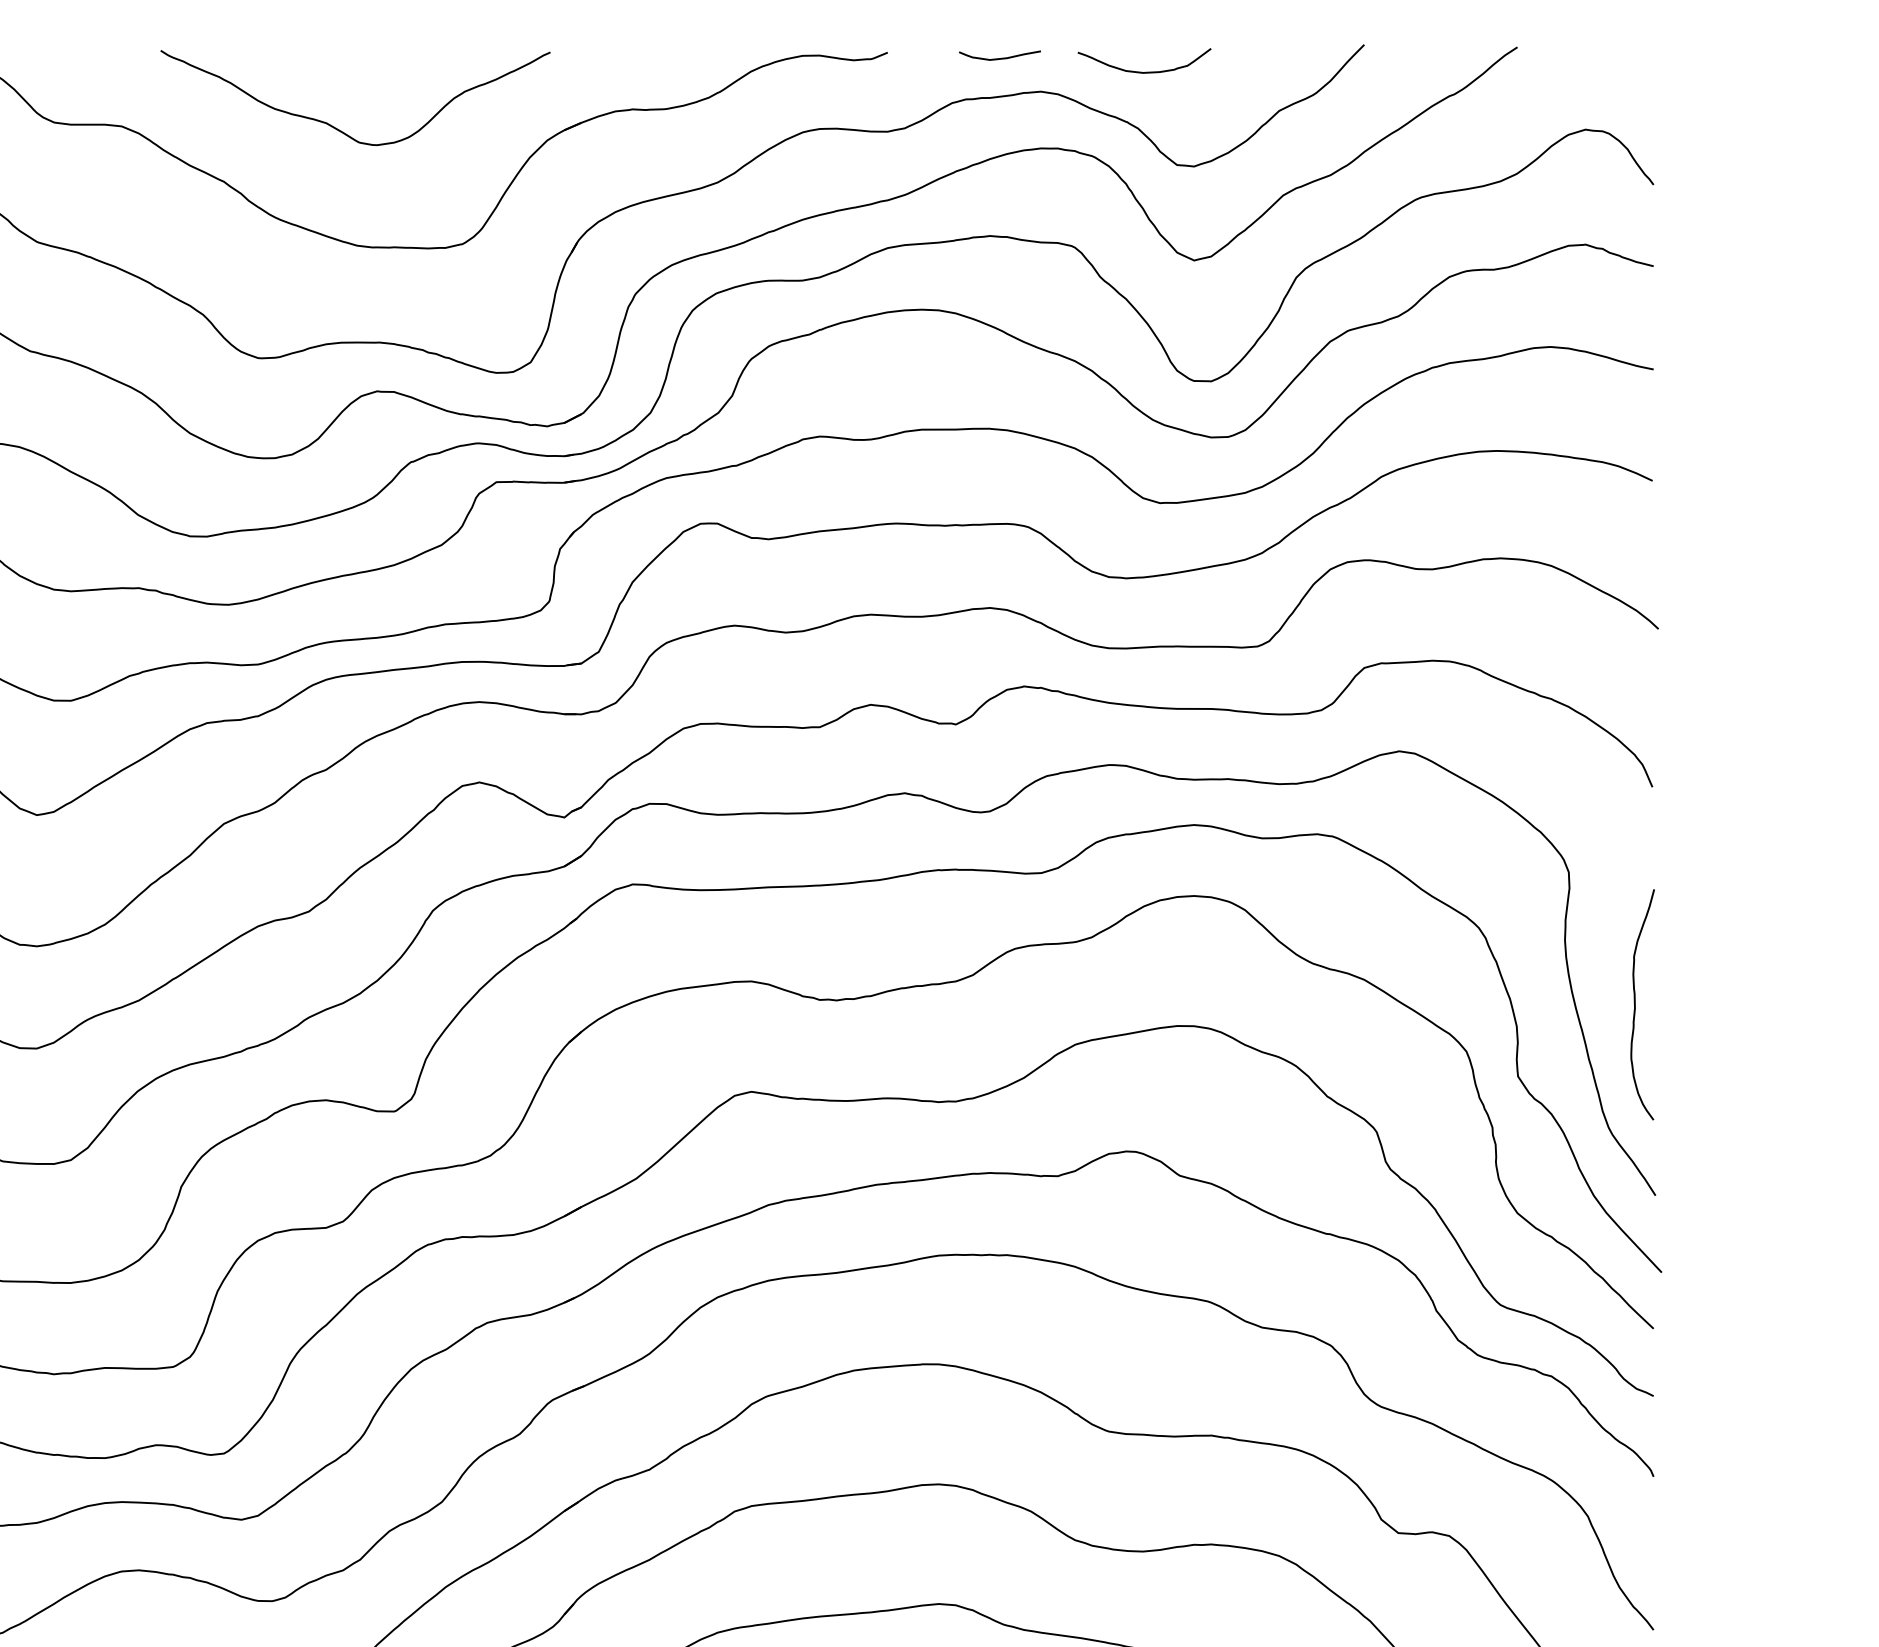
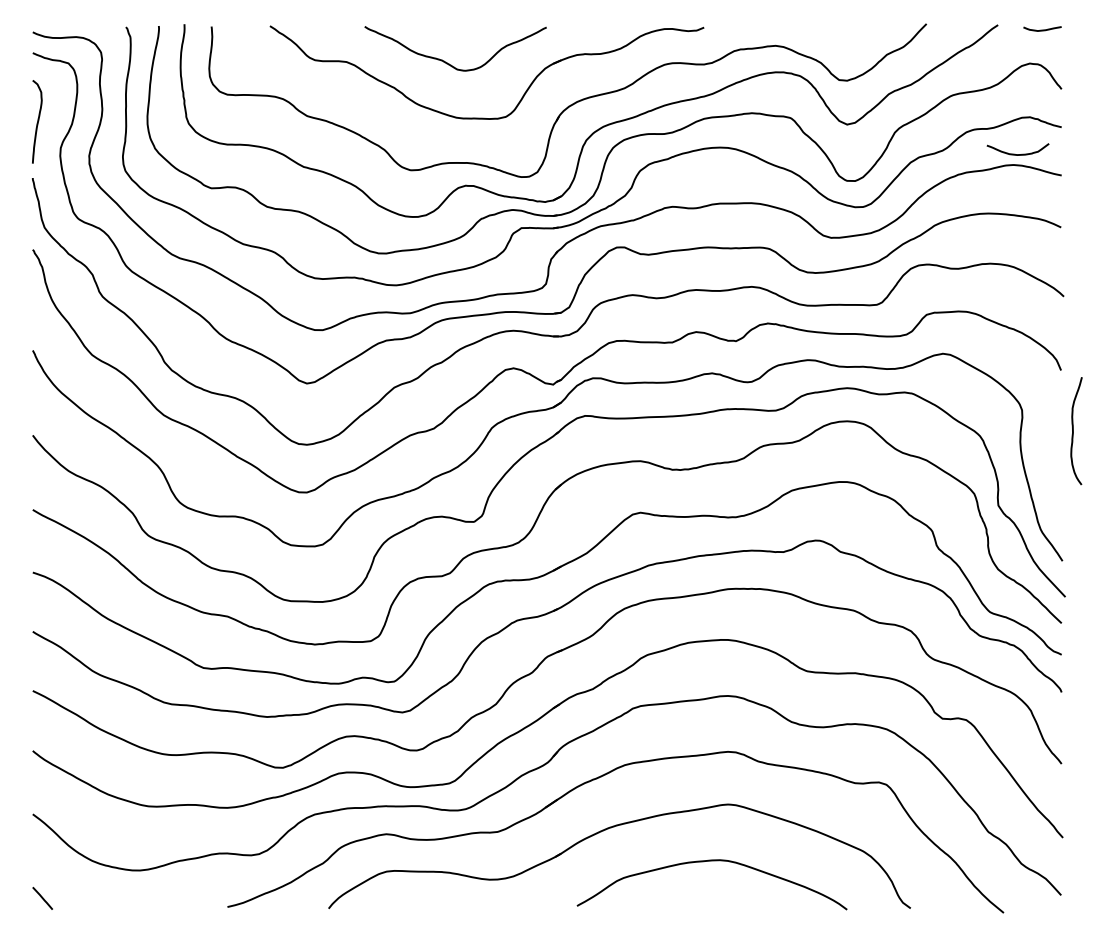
curve: (999, 56) -> (1042, 29), moved
curve: (1136, 69) -> (1014, 153), moved
curve: (1636, 1005) -> (1073, 431), moved

